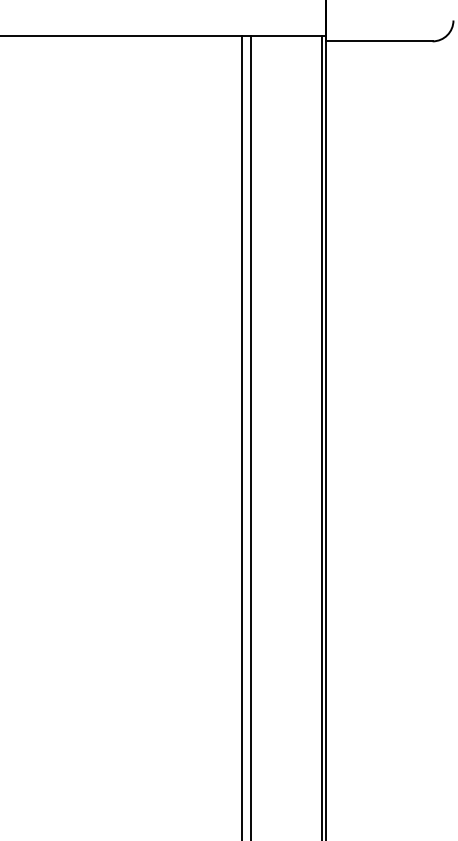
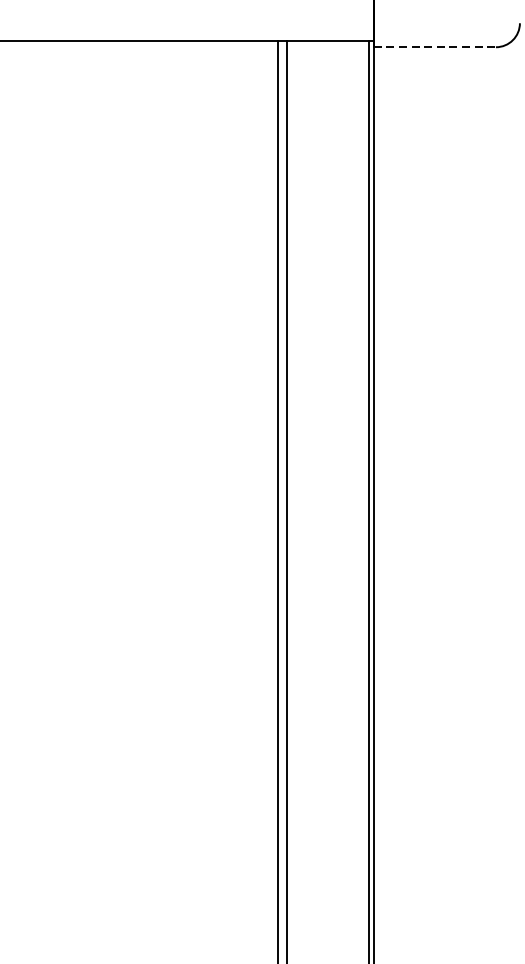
line: (379, 41) -> (435, 47), solid -> dashed

